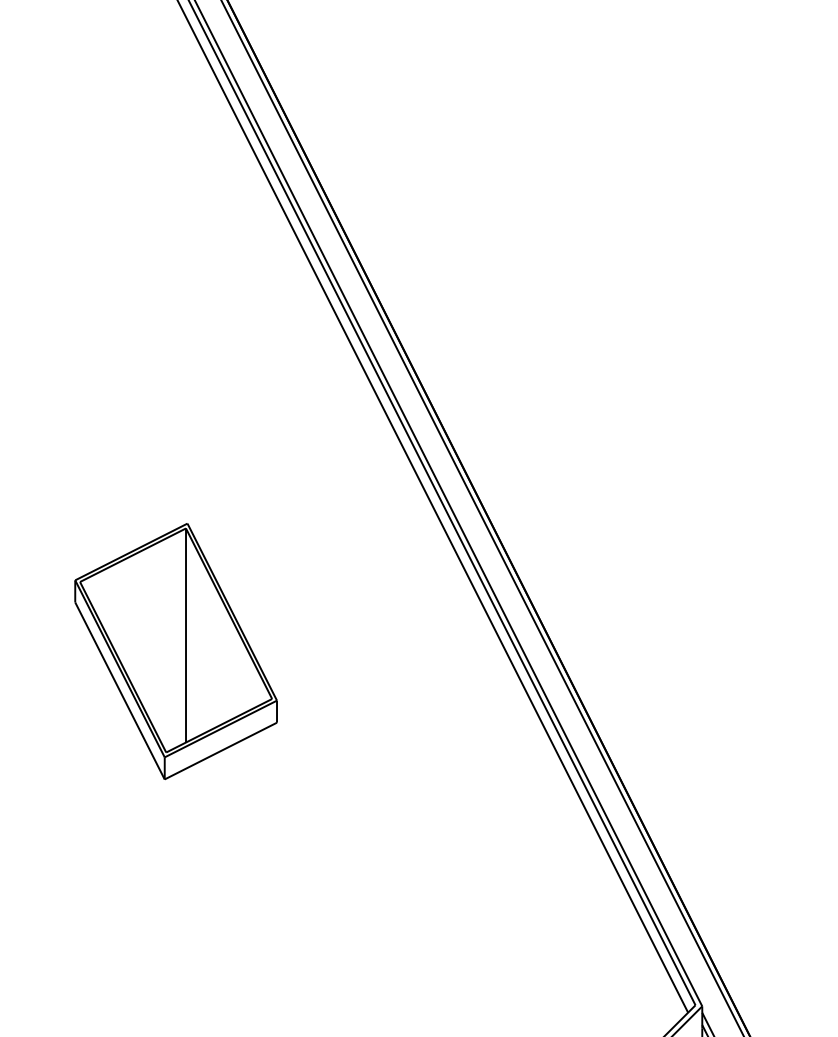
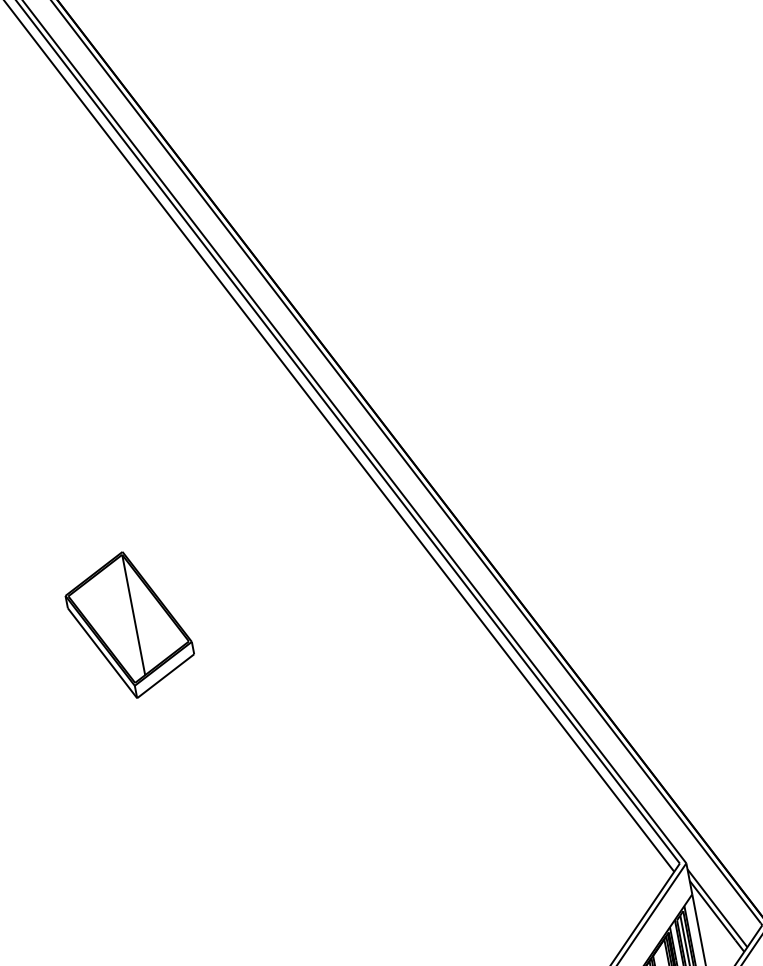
part: (175, 651) -> (129, 624), size x0.6

